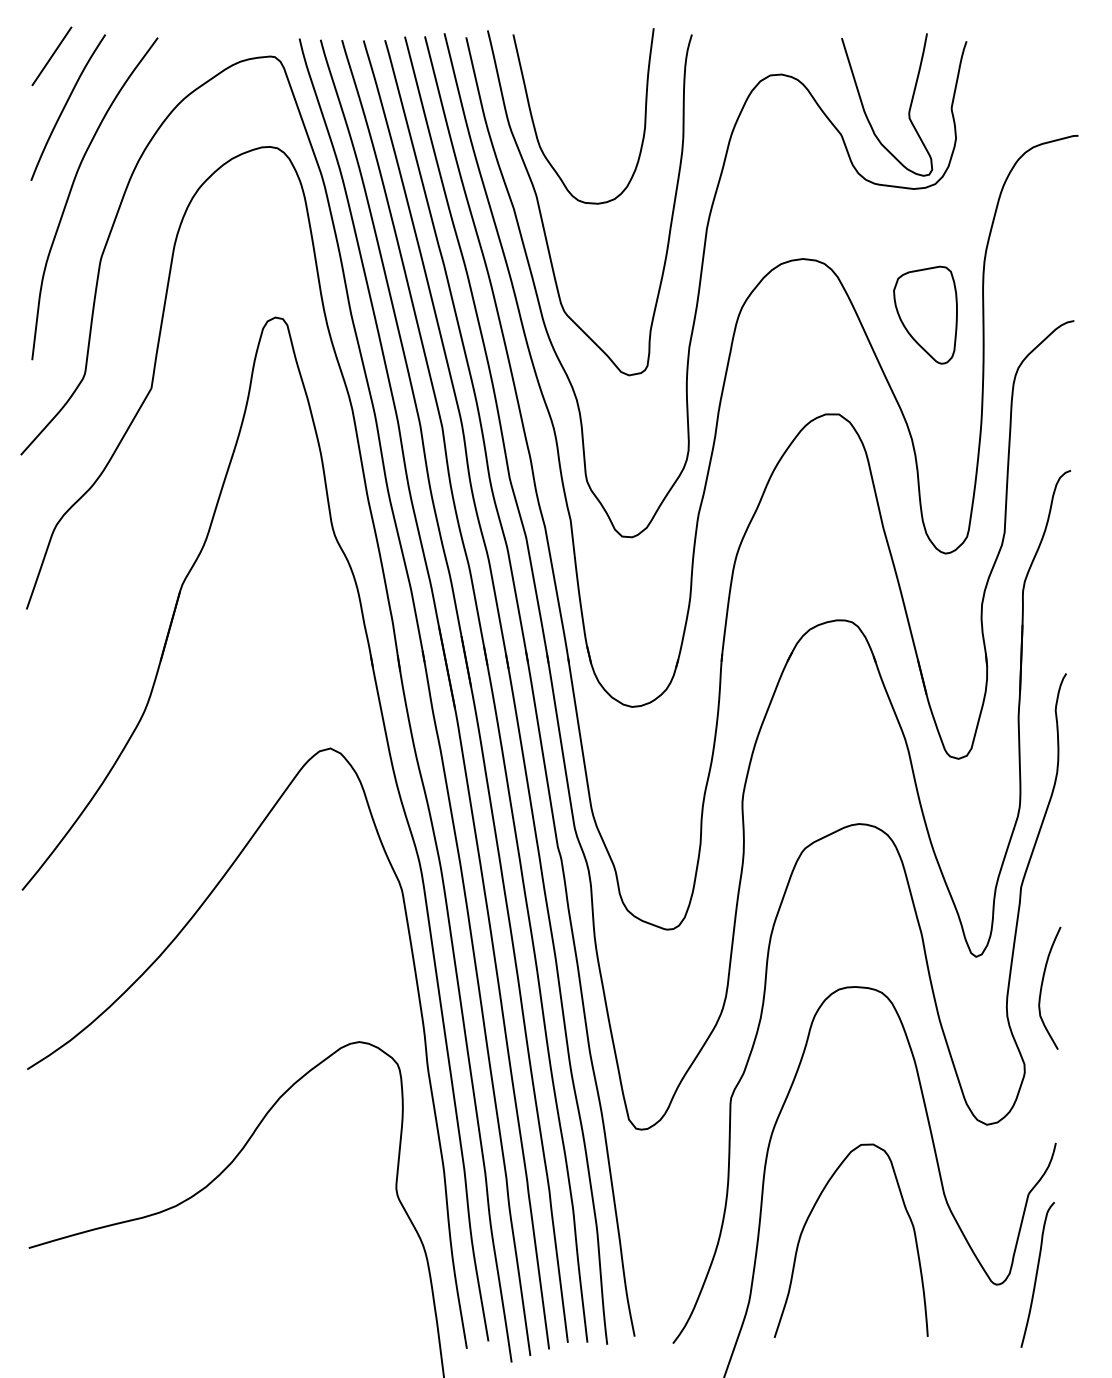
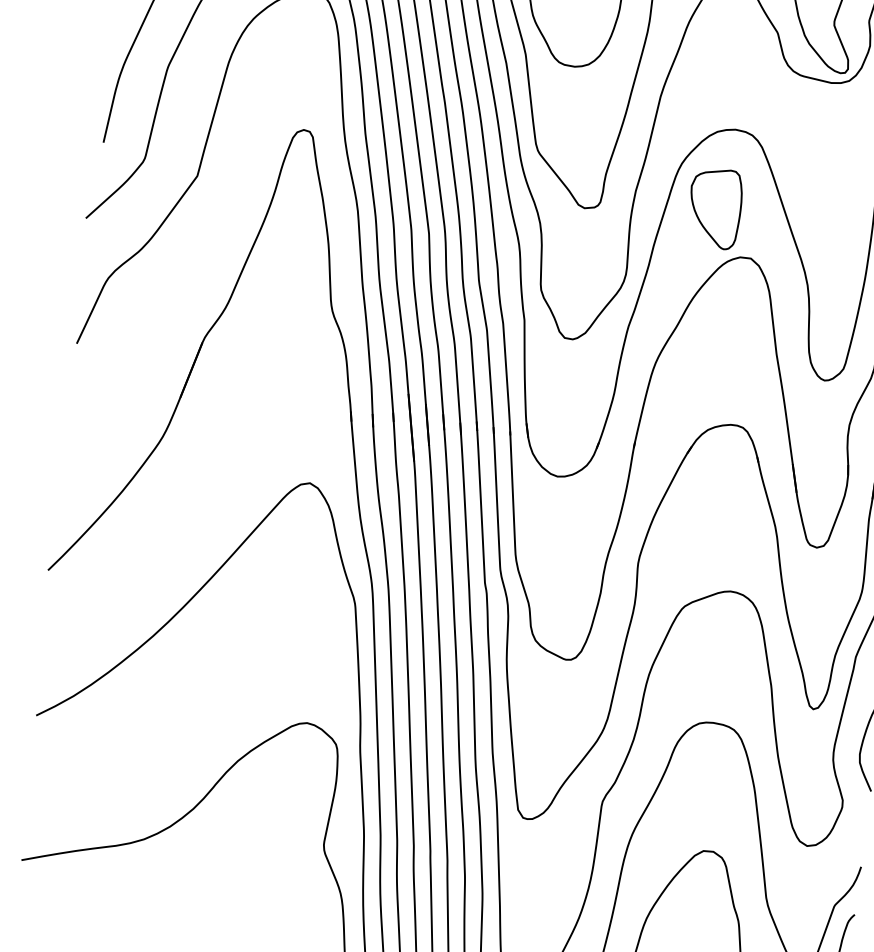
part: (925, 314) -> (715, 208), moved

